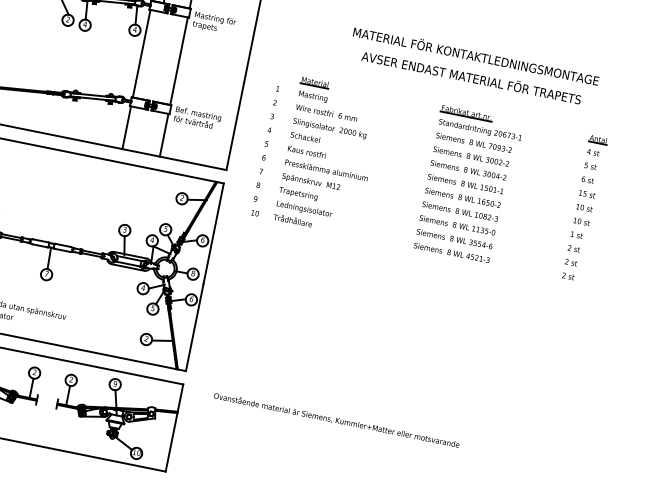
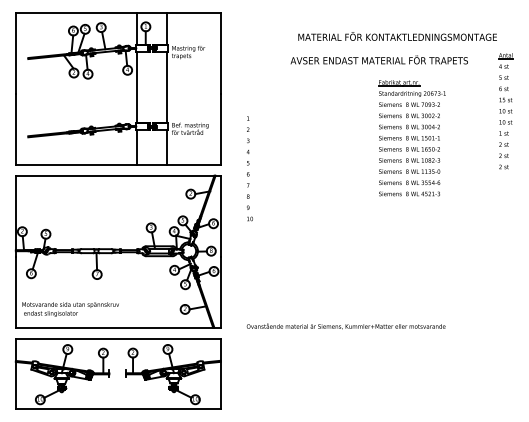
text: (470, 76) -> (378, 59), moved
text: (267, 150) -> (249, 168), moved
part: (328, 156) -> (298, 138), removed
part: (584, 208) -> (505, 111), moved
text: (335, 420) -> (345, 326), moved

